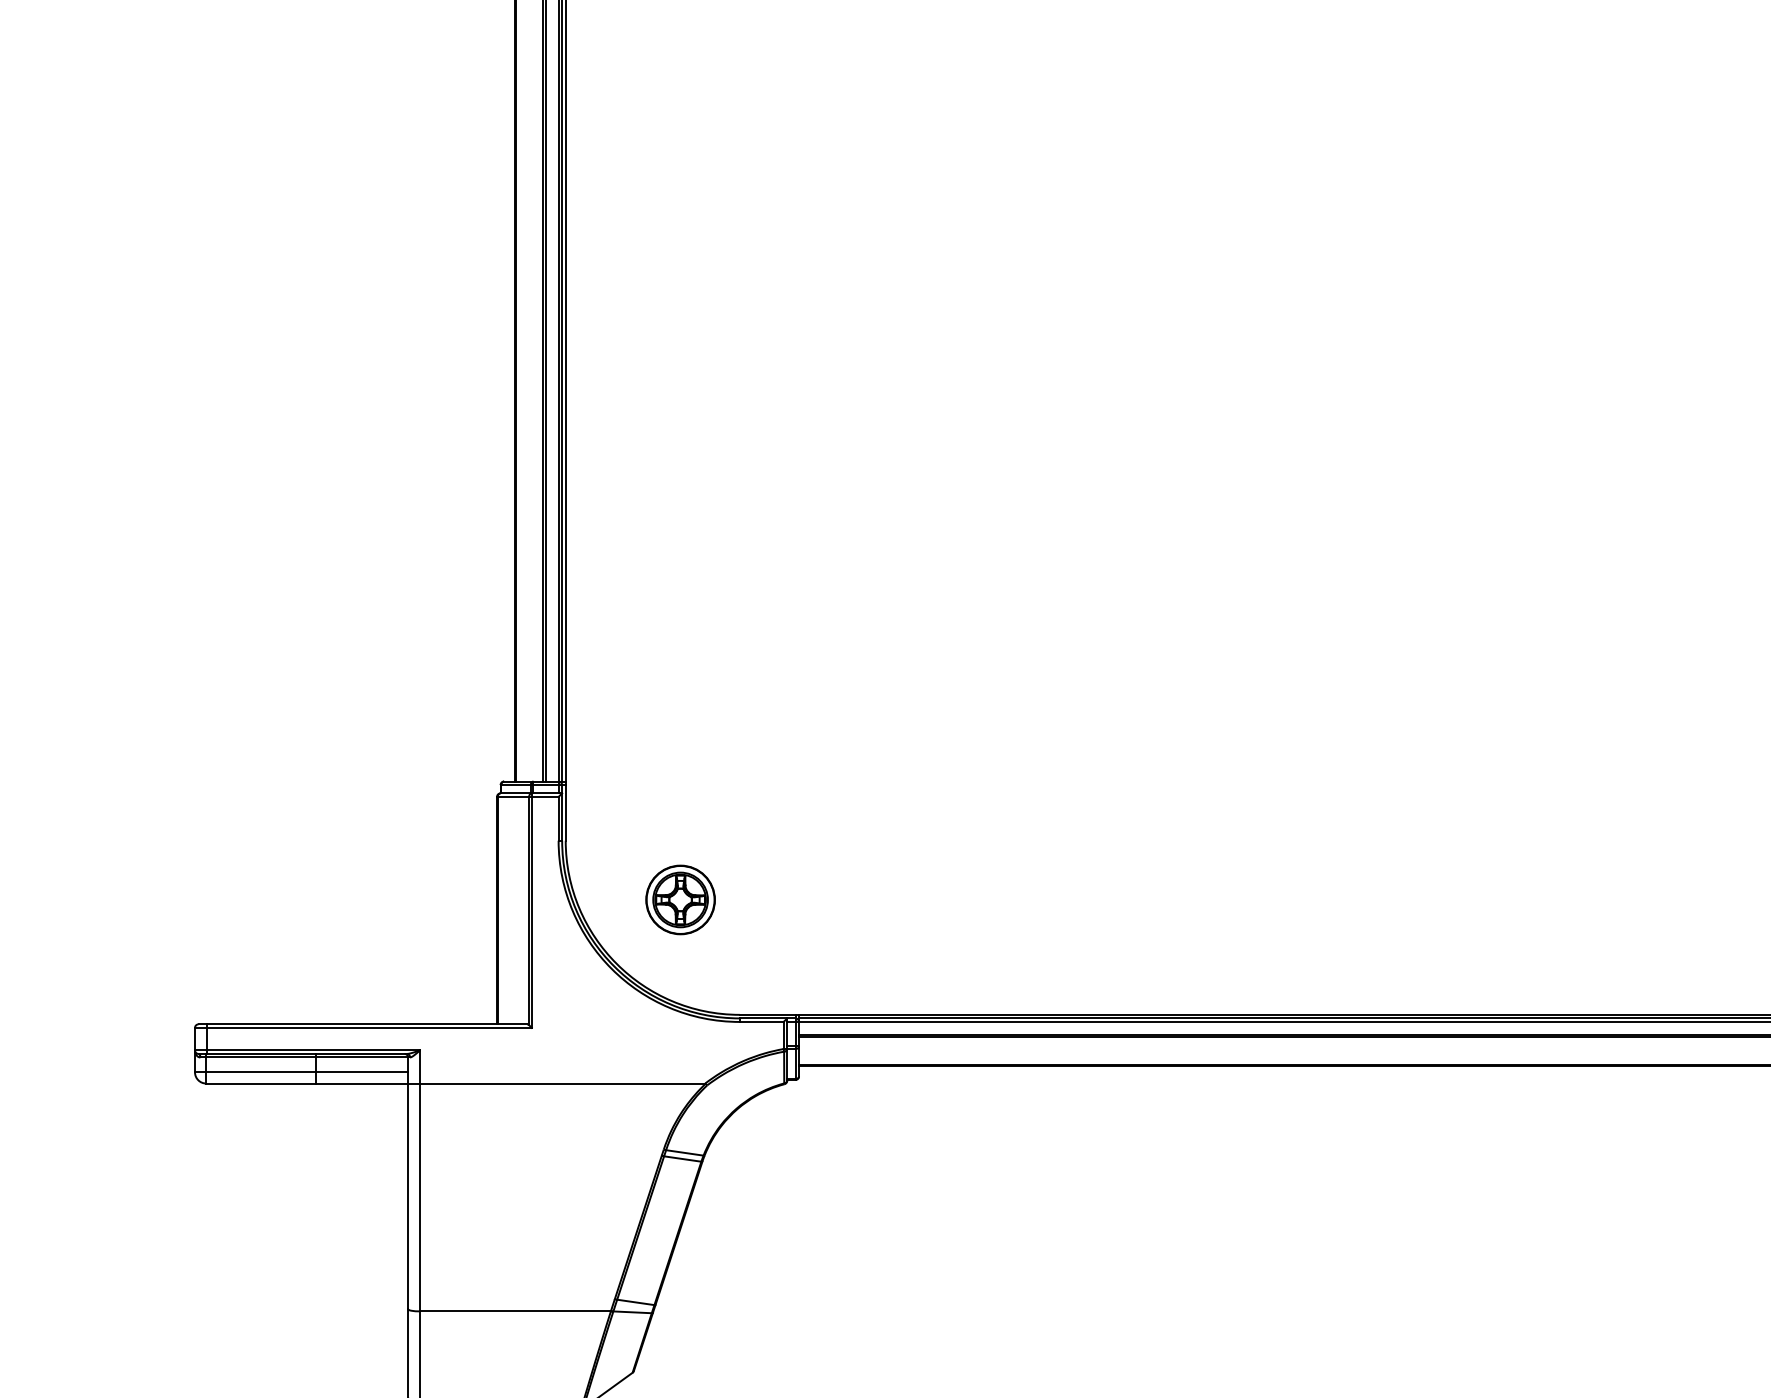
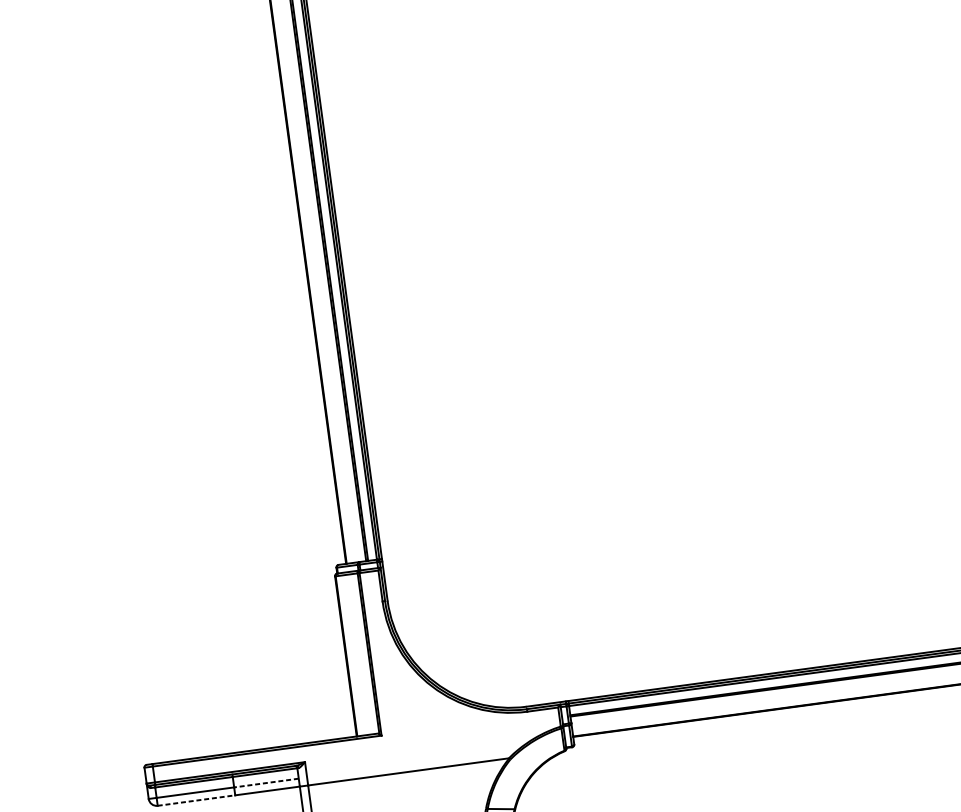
part: (680, 899) -> (473, 631), removed
line: (362, 1072) -> (266, 783), solid -> dashed
line: (261, 1083) -> (196, 800), solid -> dashed

